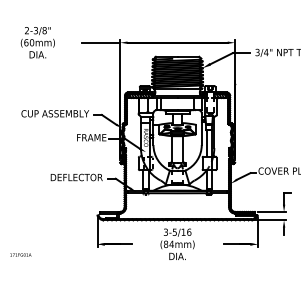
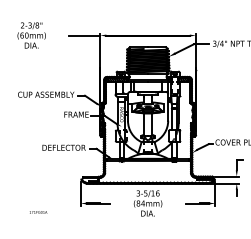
text: (20, 255) -> (38, 212), moved

